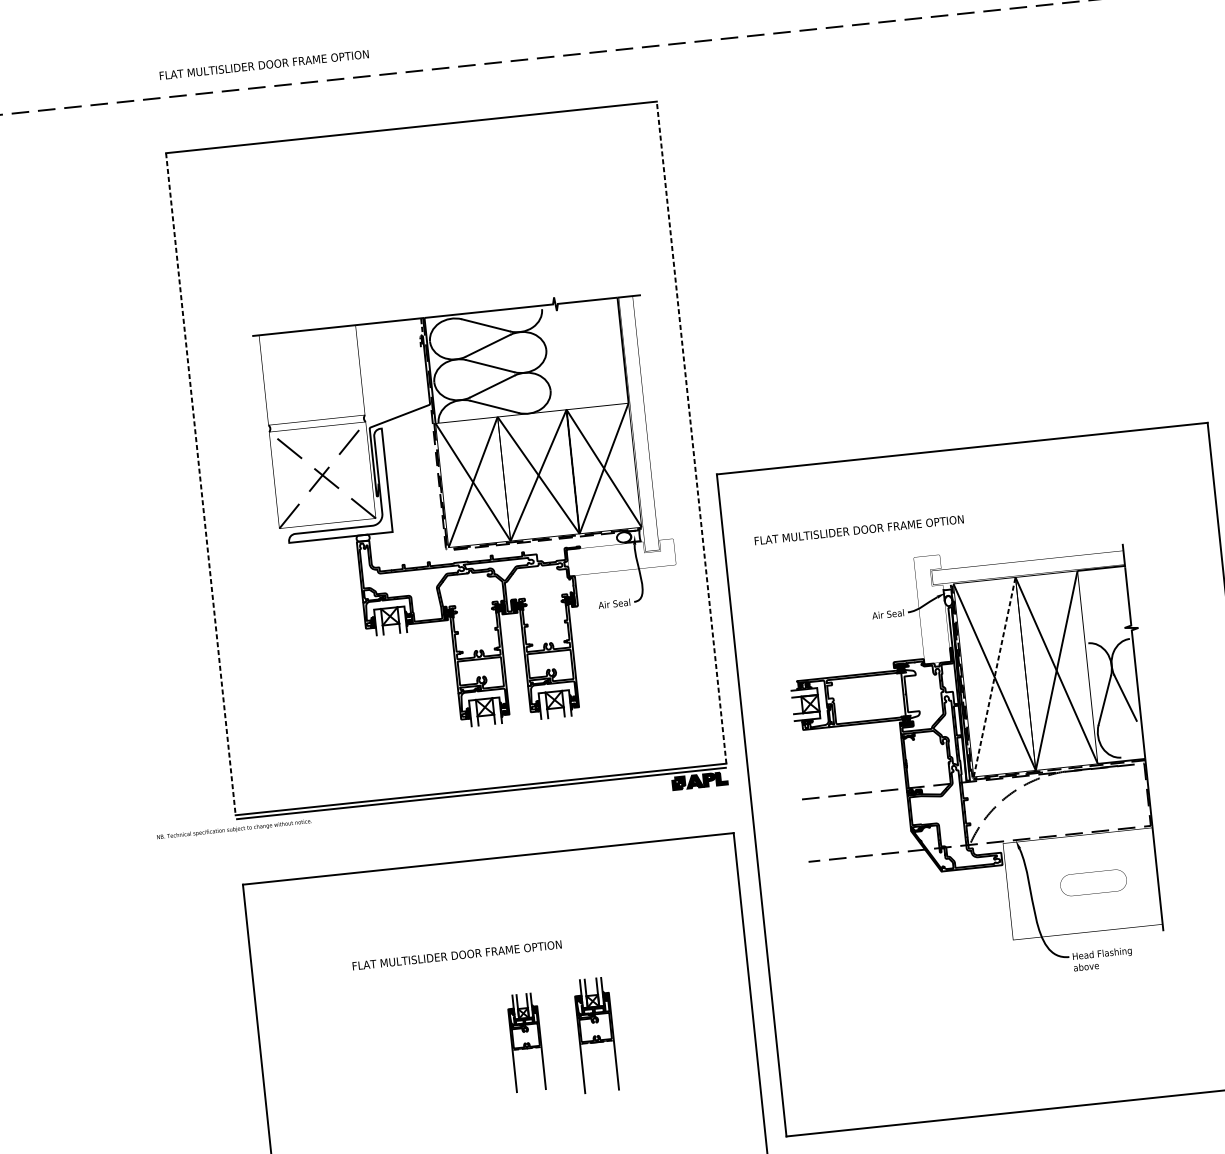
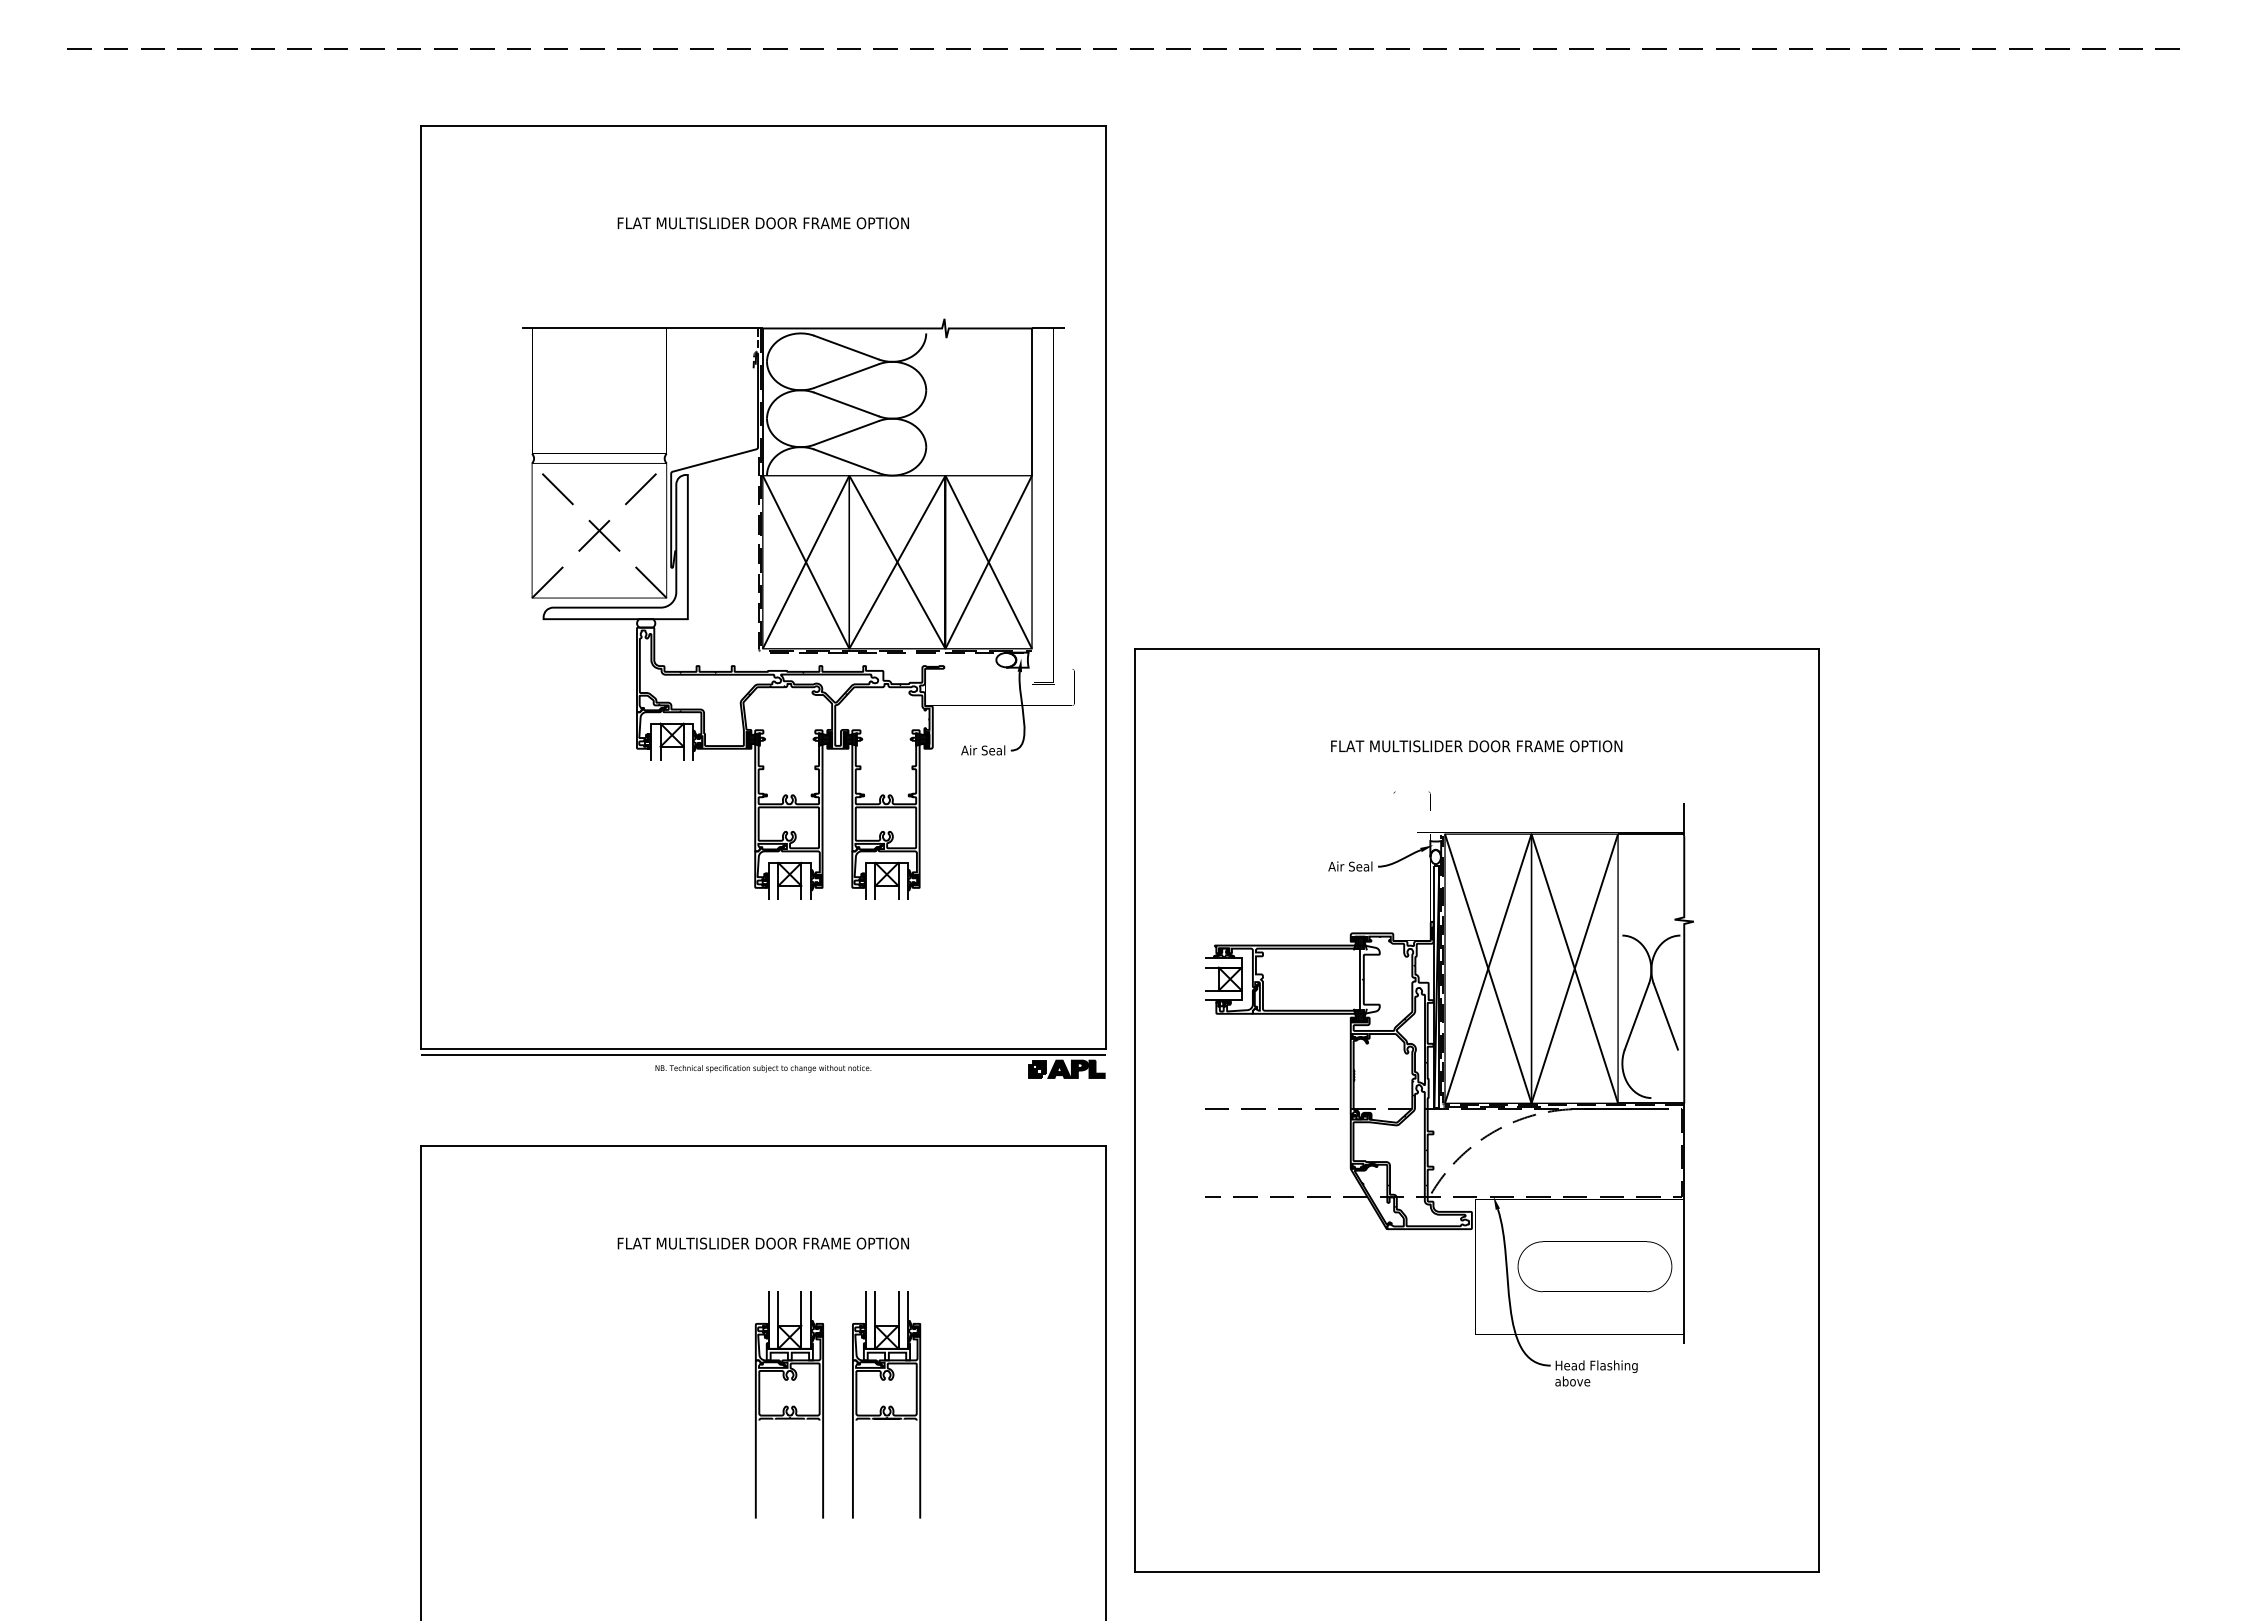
text: (263, 65) -> (762, 223), moved
line: (691, 432) -> (1105, 587), dashed -> solid
line: (201, 484) -> (421, 587), dashed -> solid
part: (471, 516) -> (798, 608), moved
text: (859, 530) -> (1476, 746), moved
line: (994, 677) -> (1488, 968), dashed -> solid
text: (234, 829) -> (763, 1068), moved
part: (1093, 882) -> (1594, 1266), size x1.67
text: (456, 955) -> (762, 1243), moved
part: (596, 1034) -> (886, 1404), size x1.43
part: (525, 1042) -> (788, 1404), size x1.67

